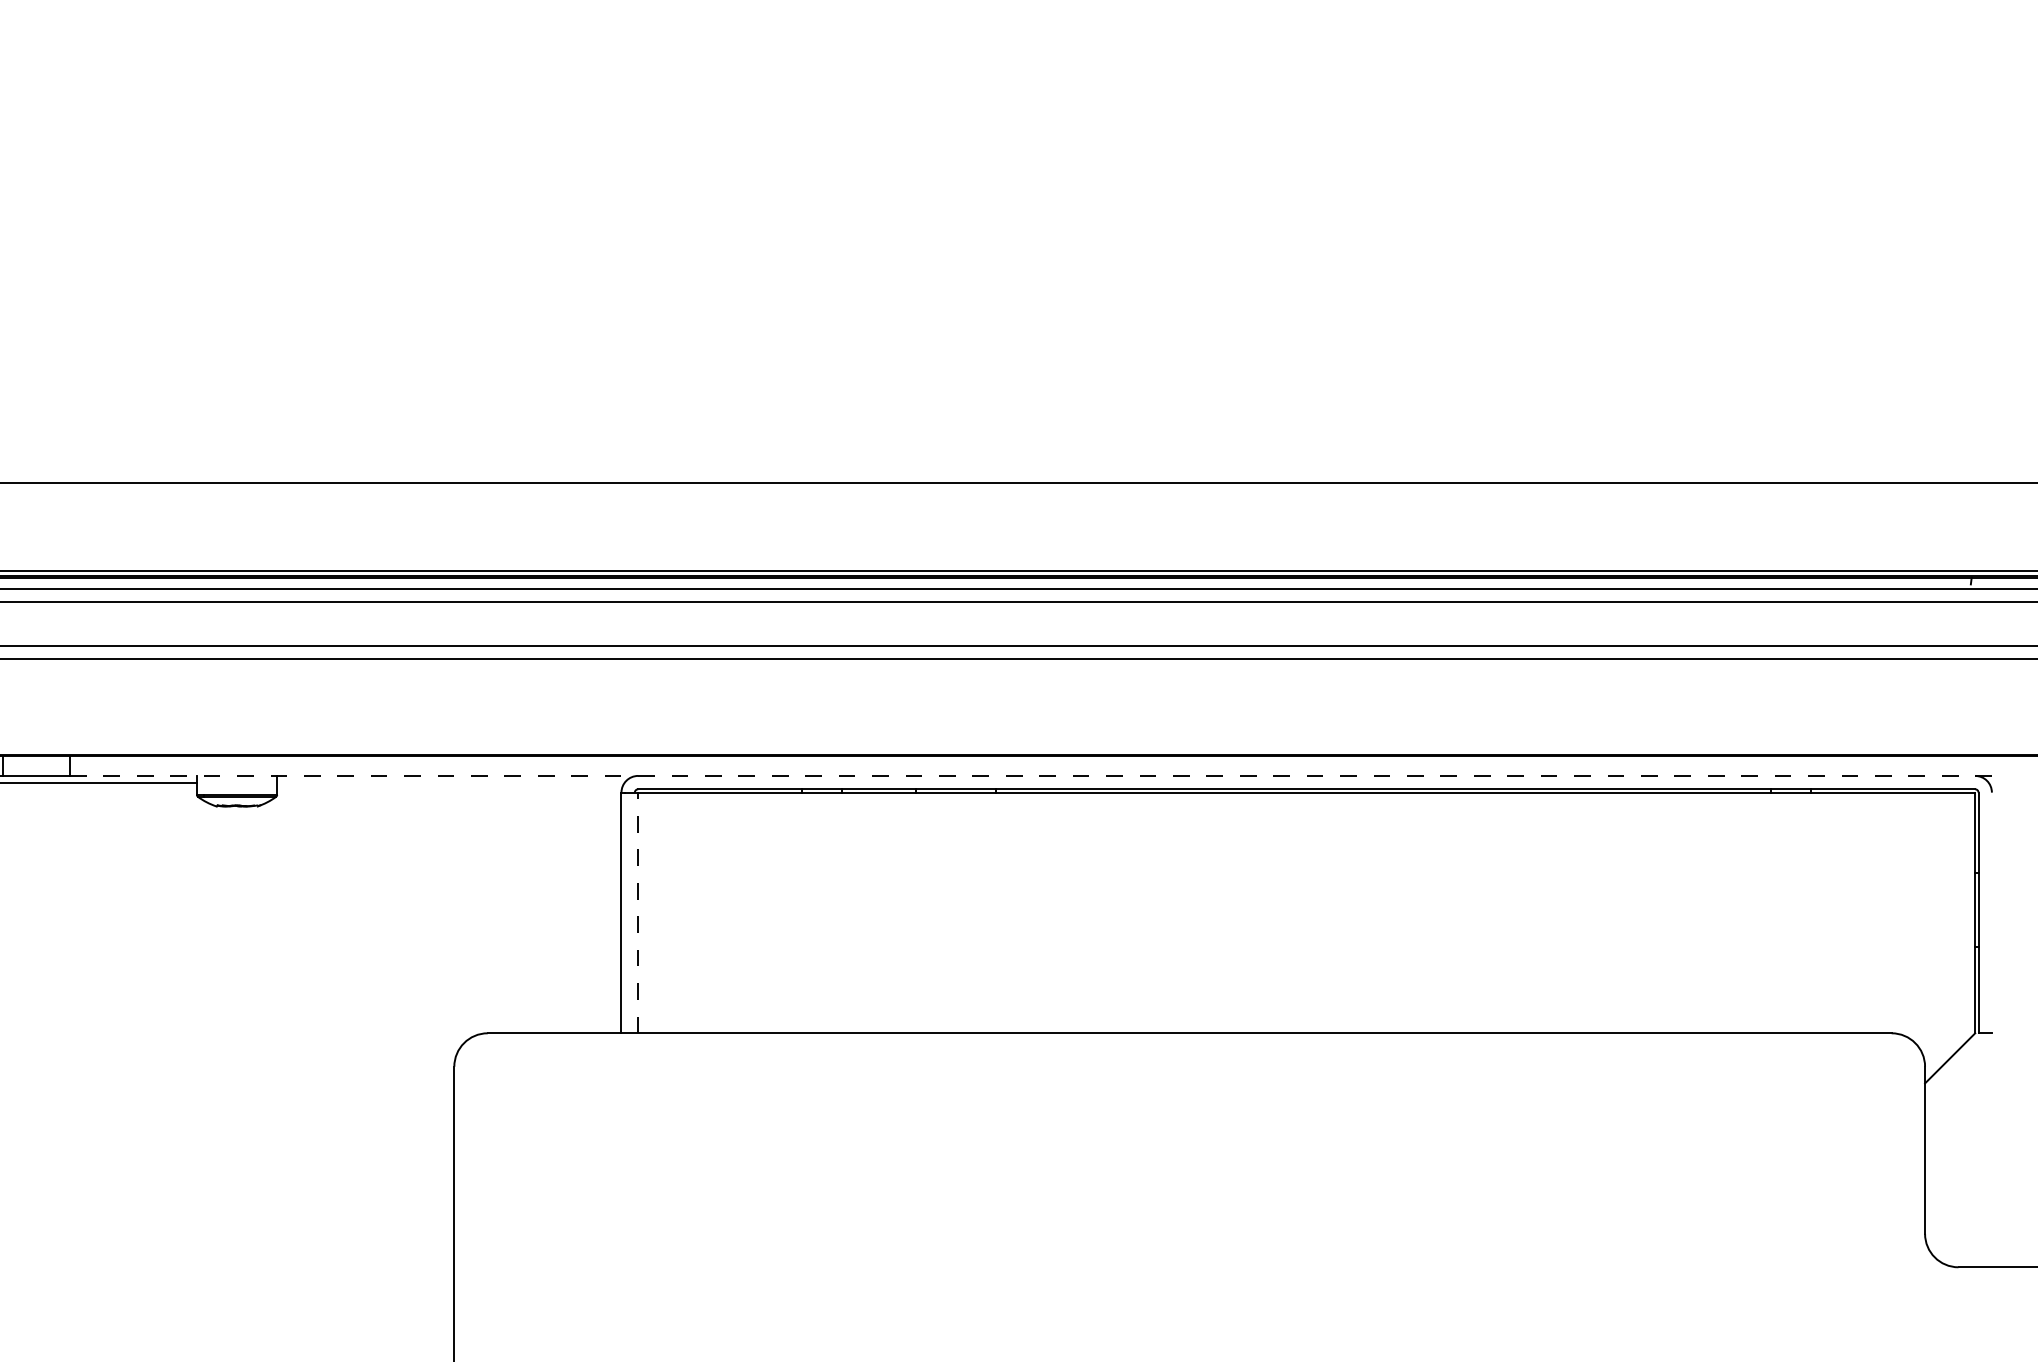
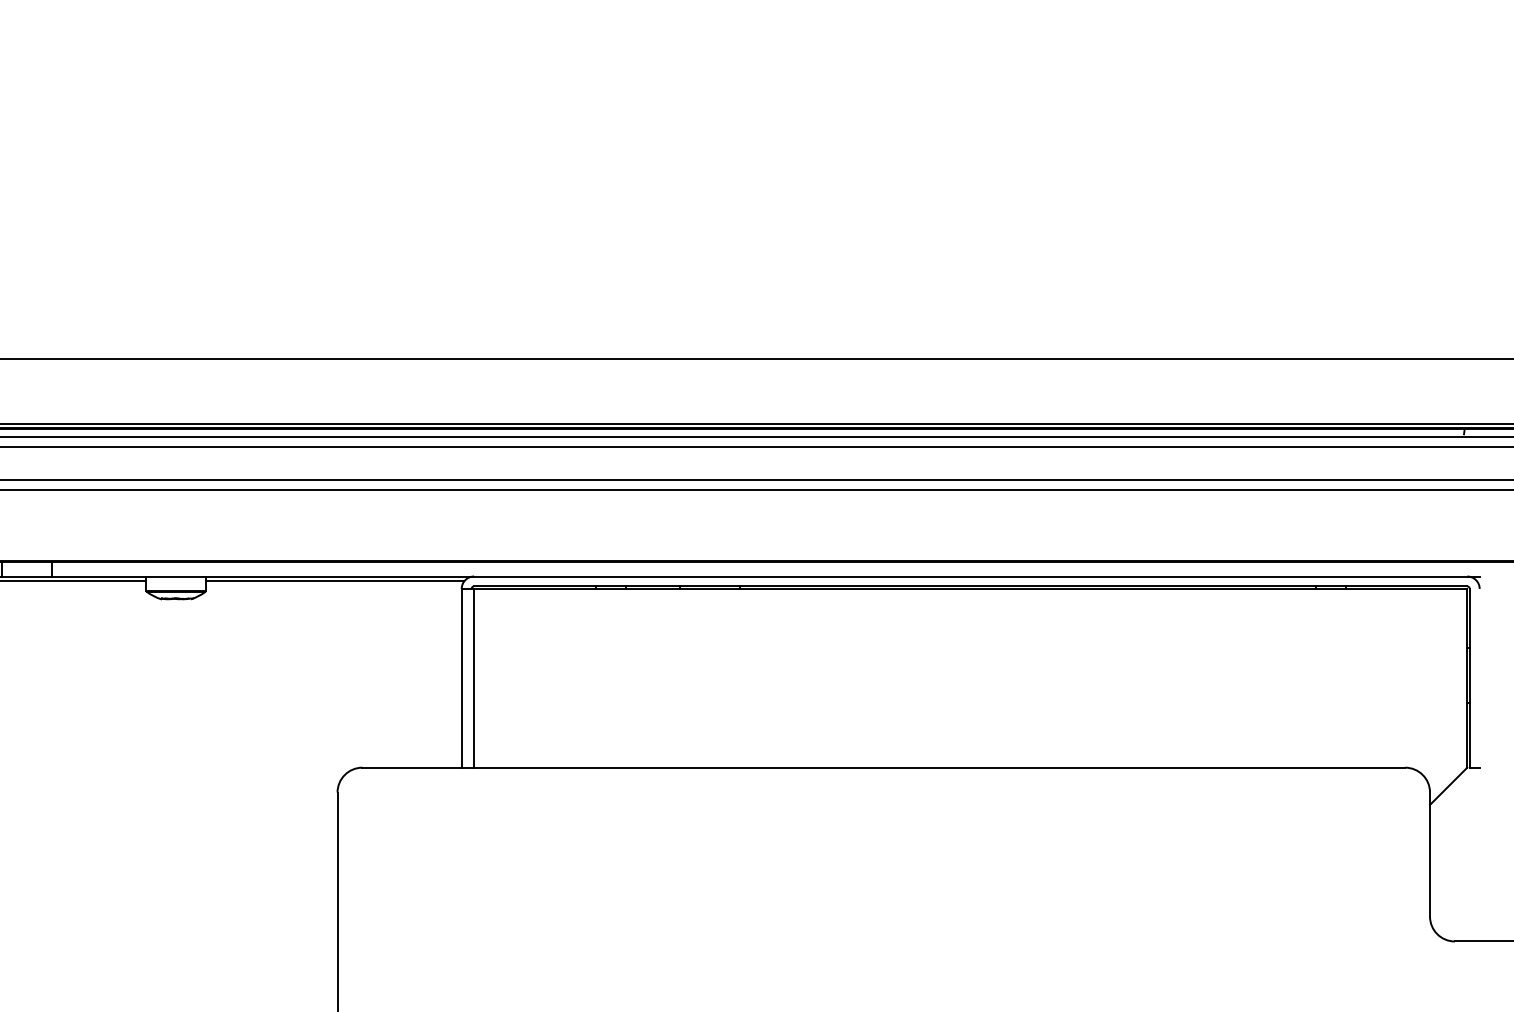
line: (1030, 775) -> (765, 576), dashed -> solid
line: (450, 782) -> (334, 581), added
line: (638, 912) -> (474, 677), dashed -> solid

